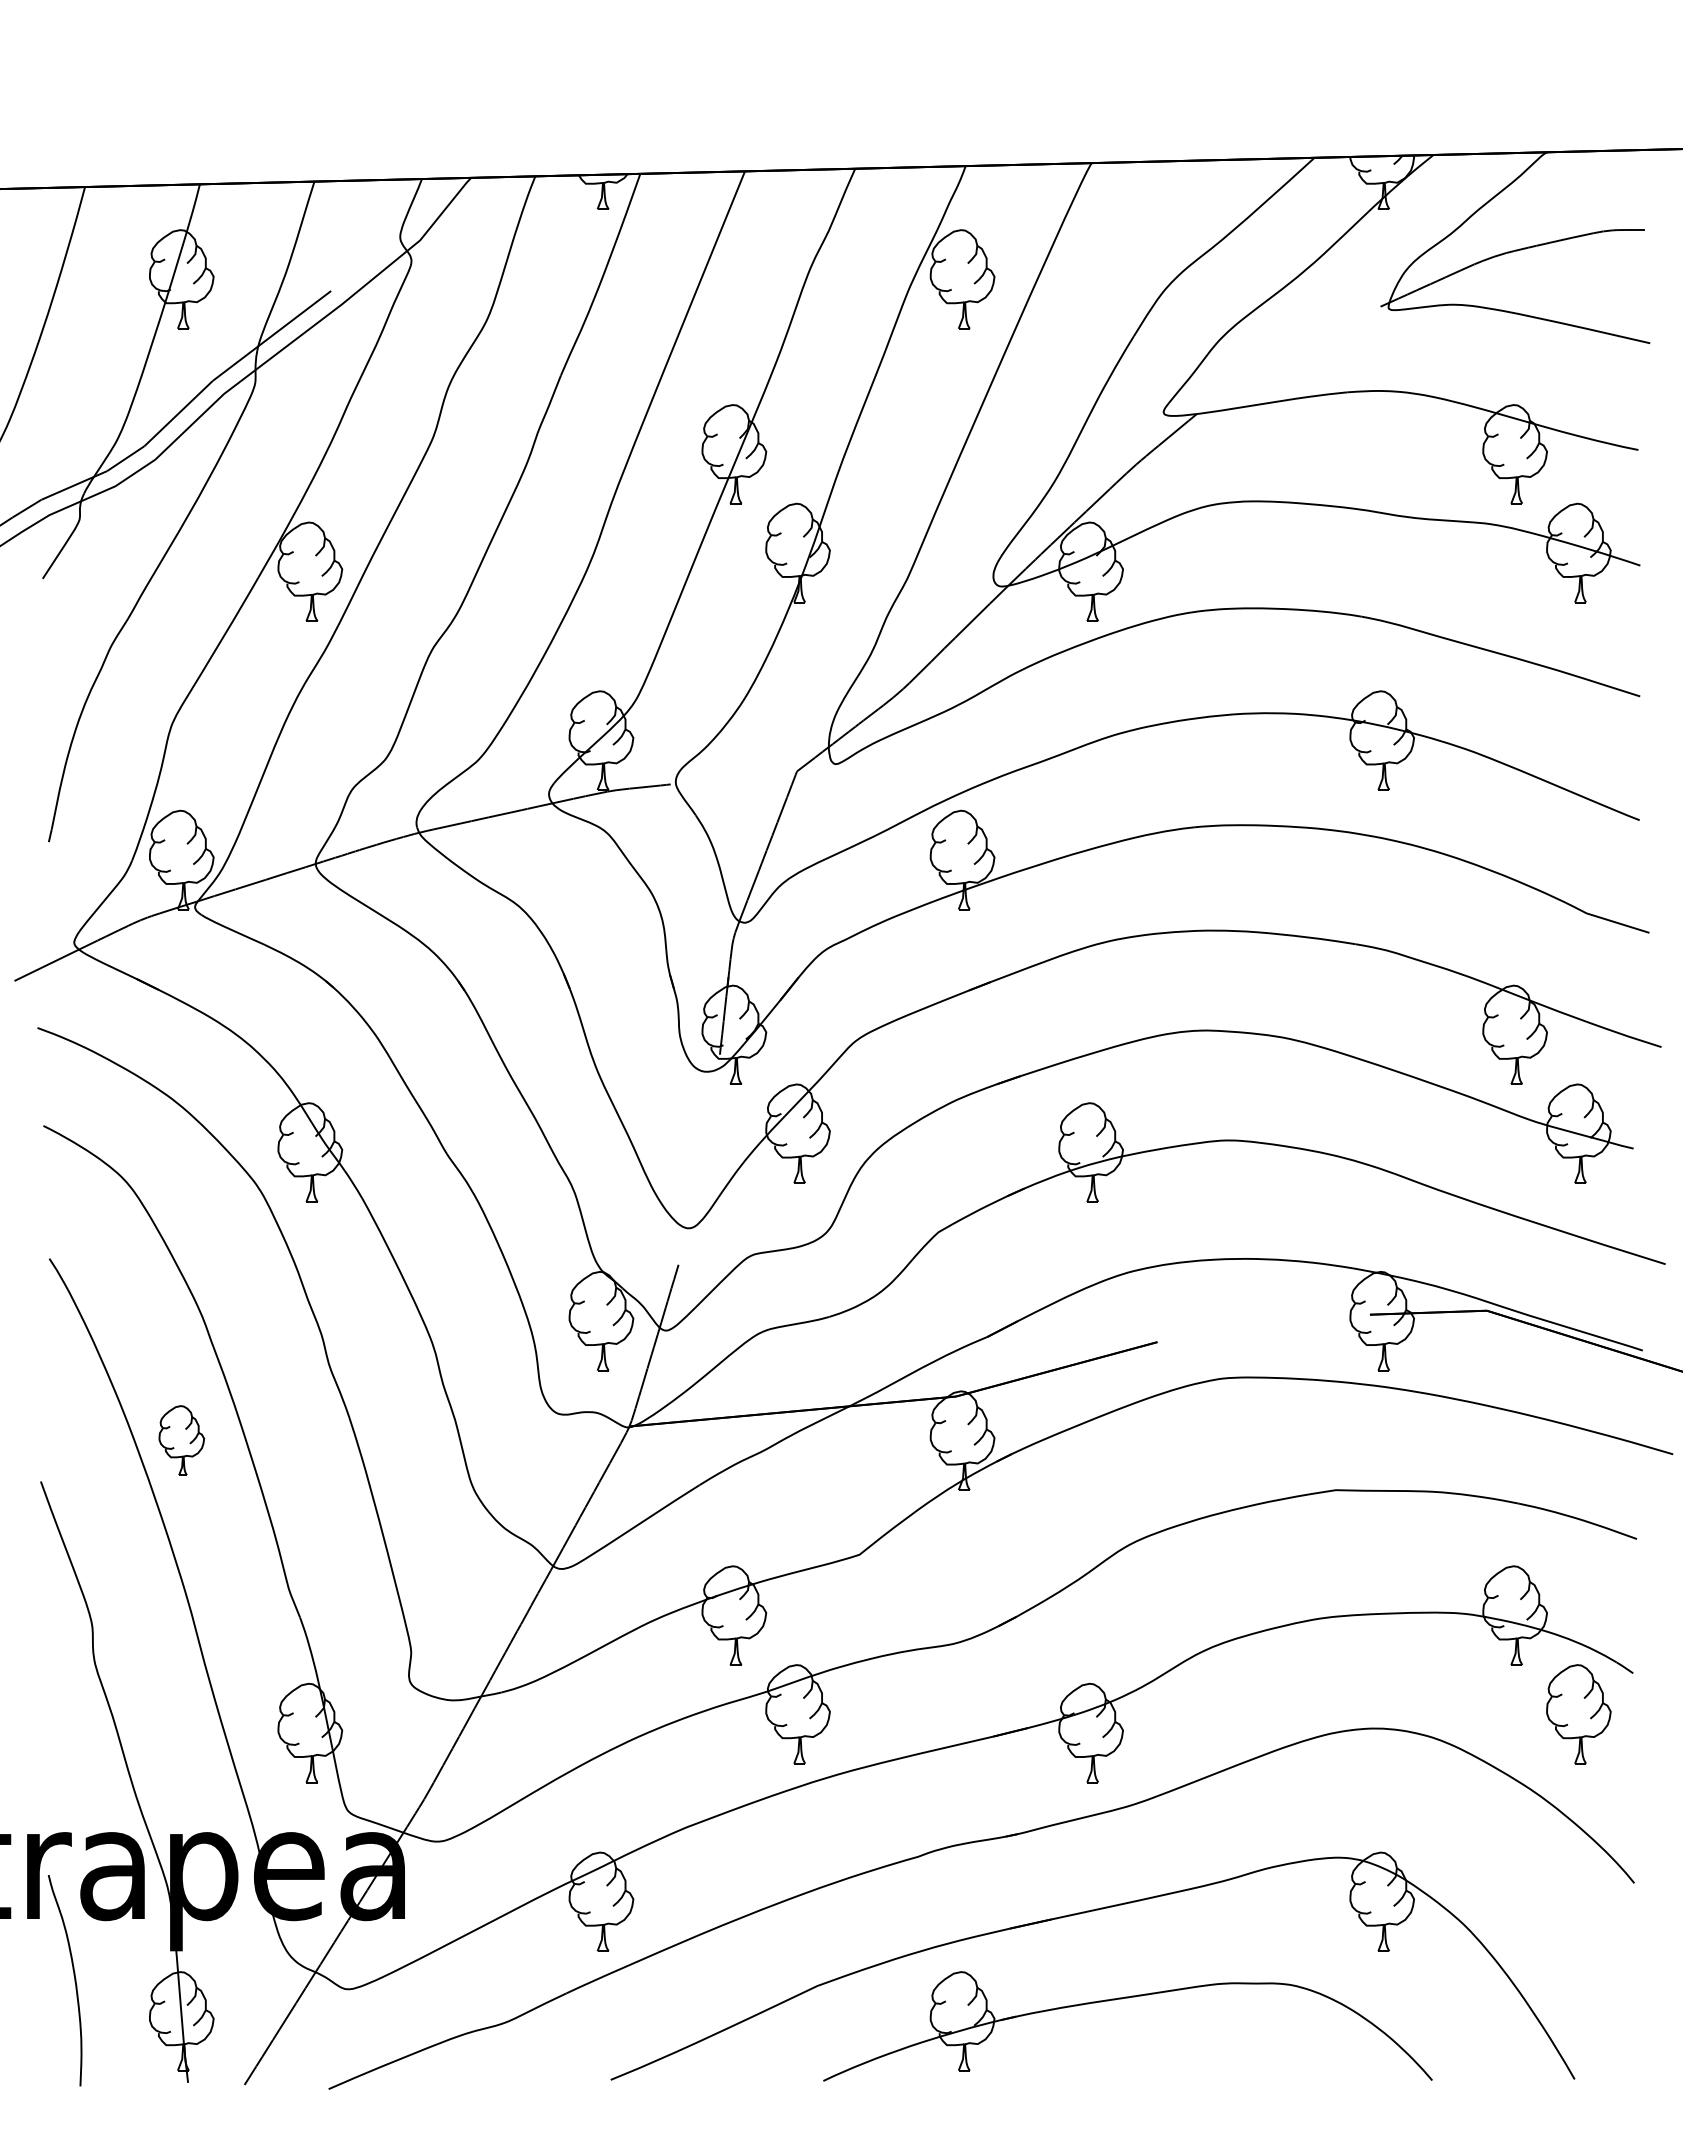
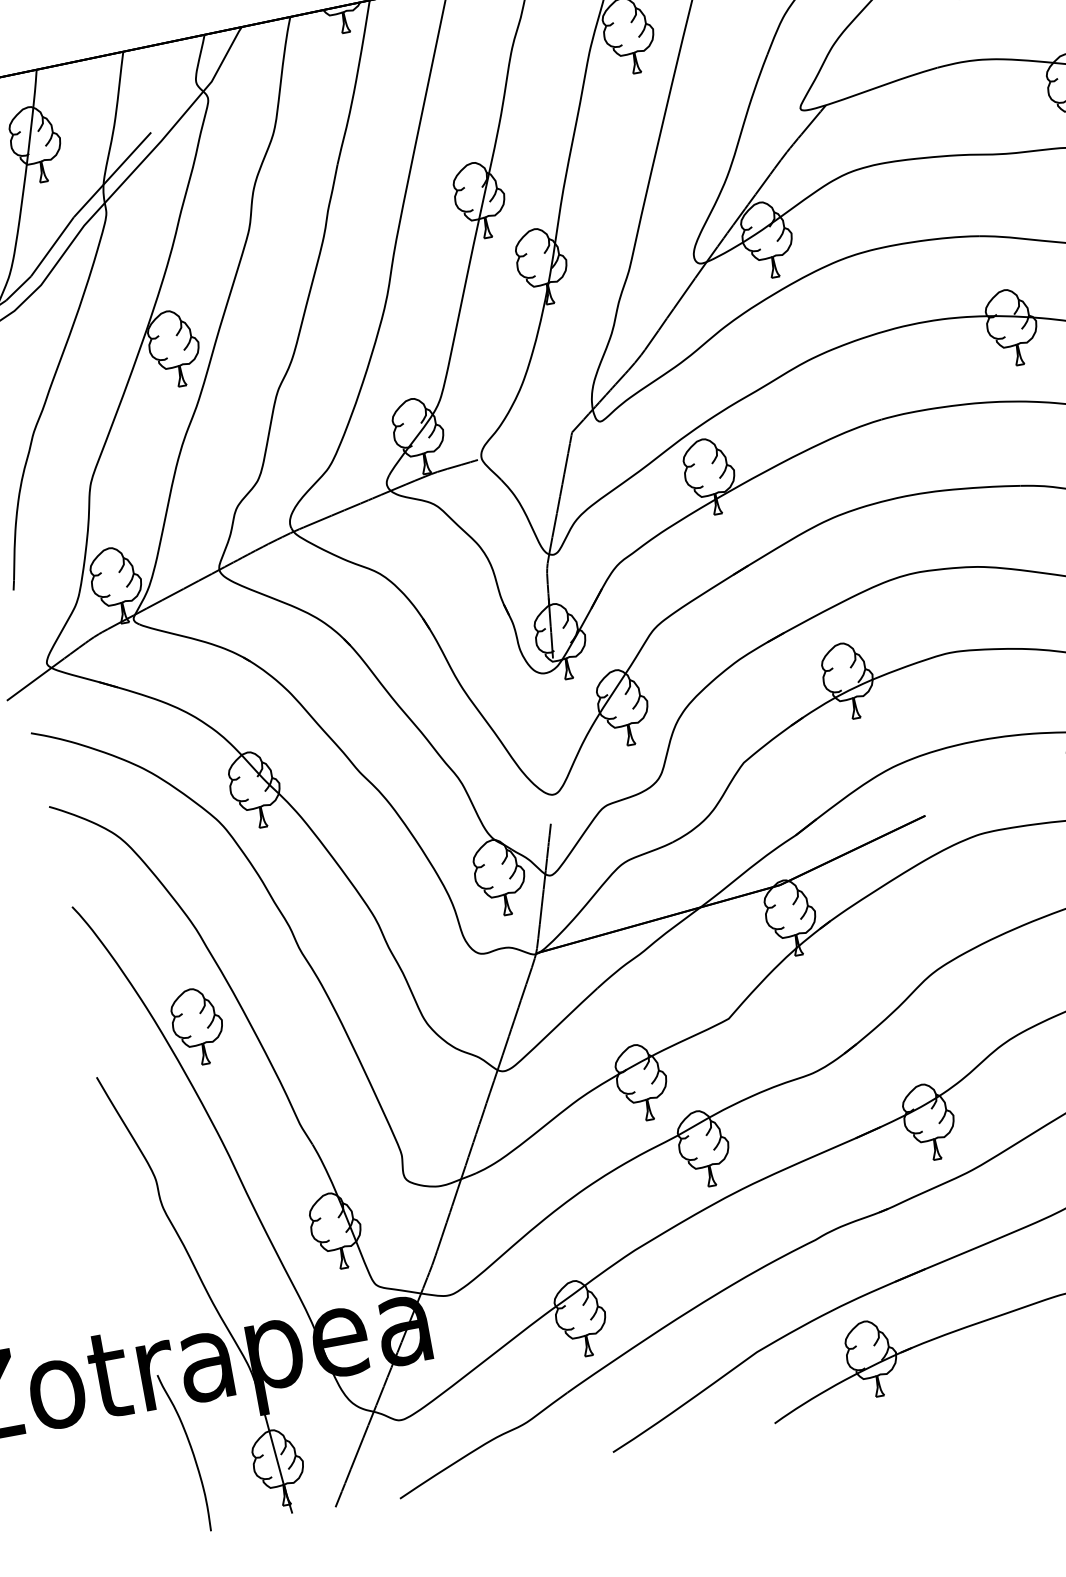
part: (181, 1440) -> (197, 1026), size x1.43

